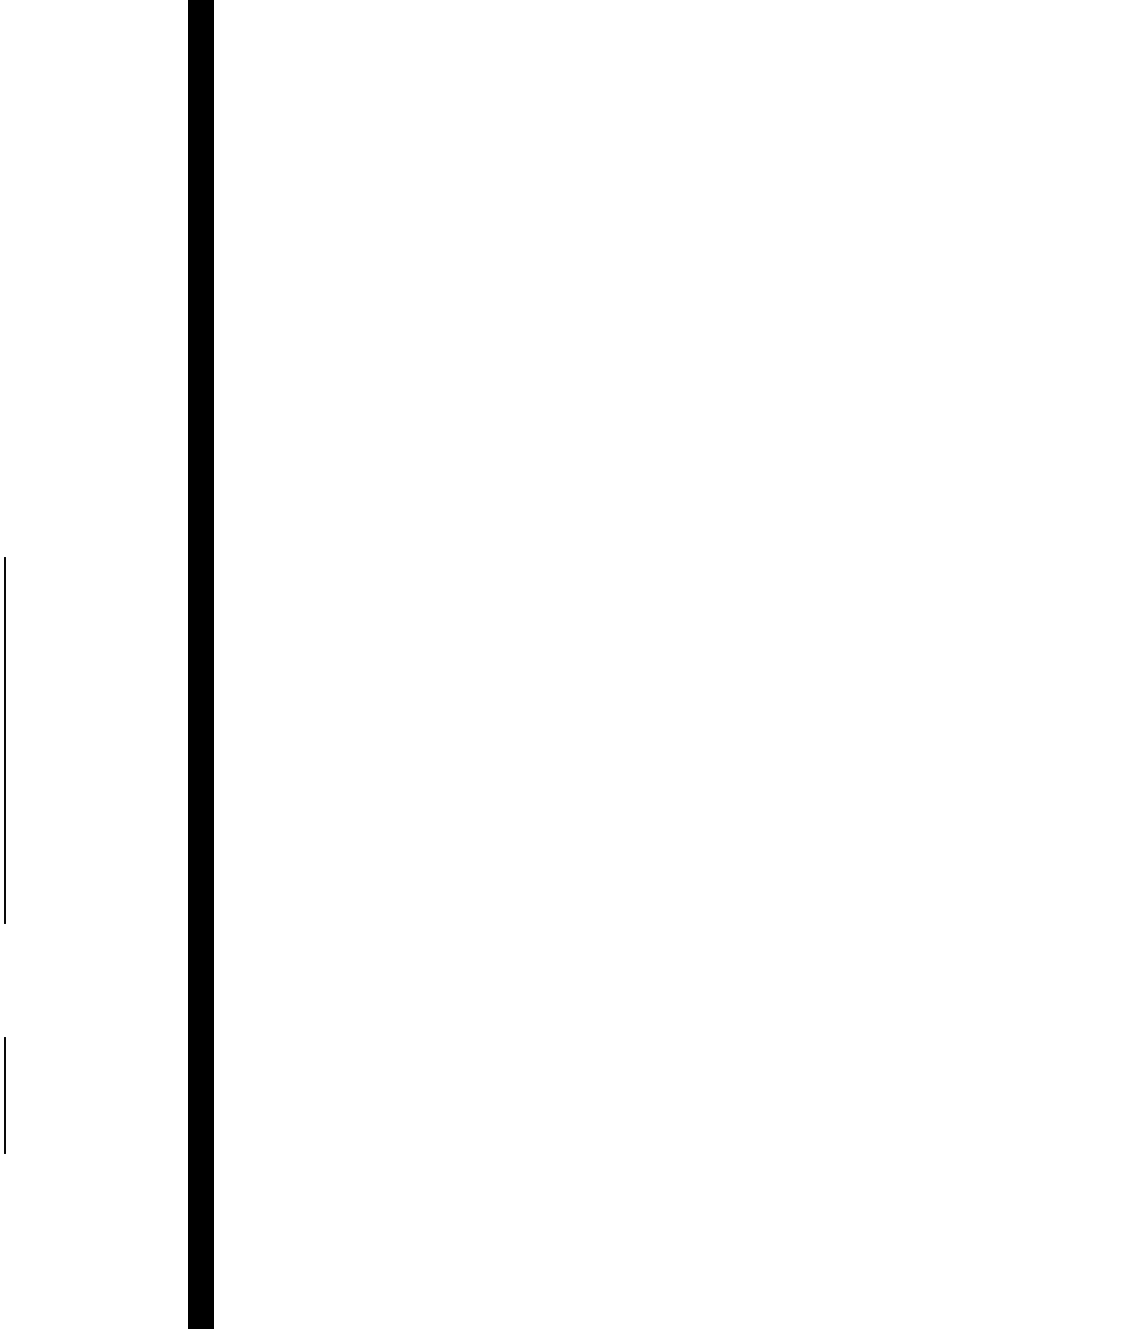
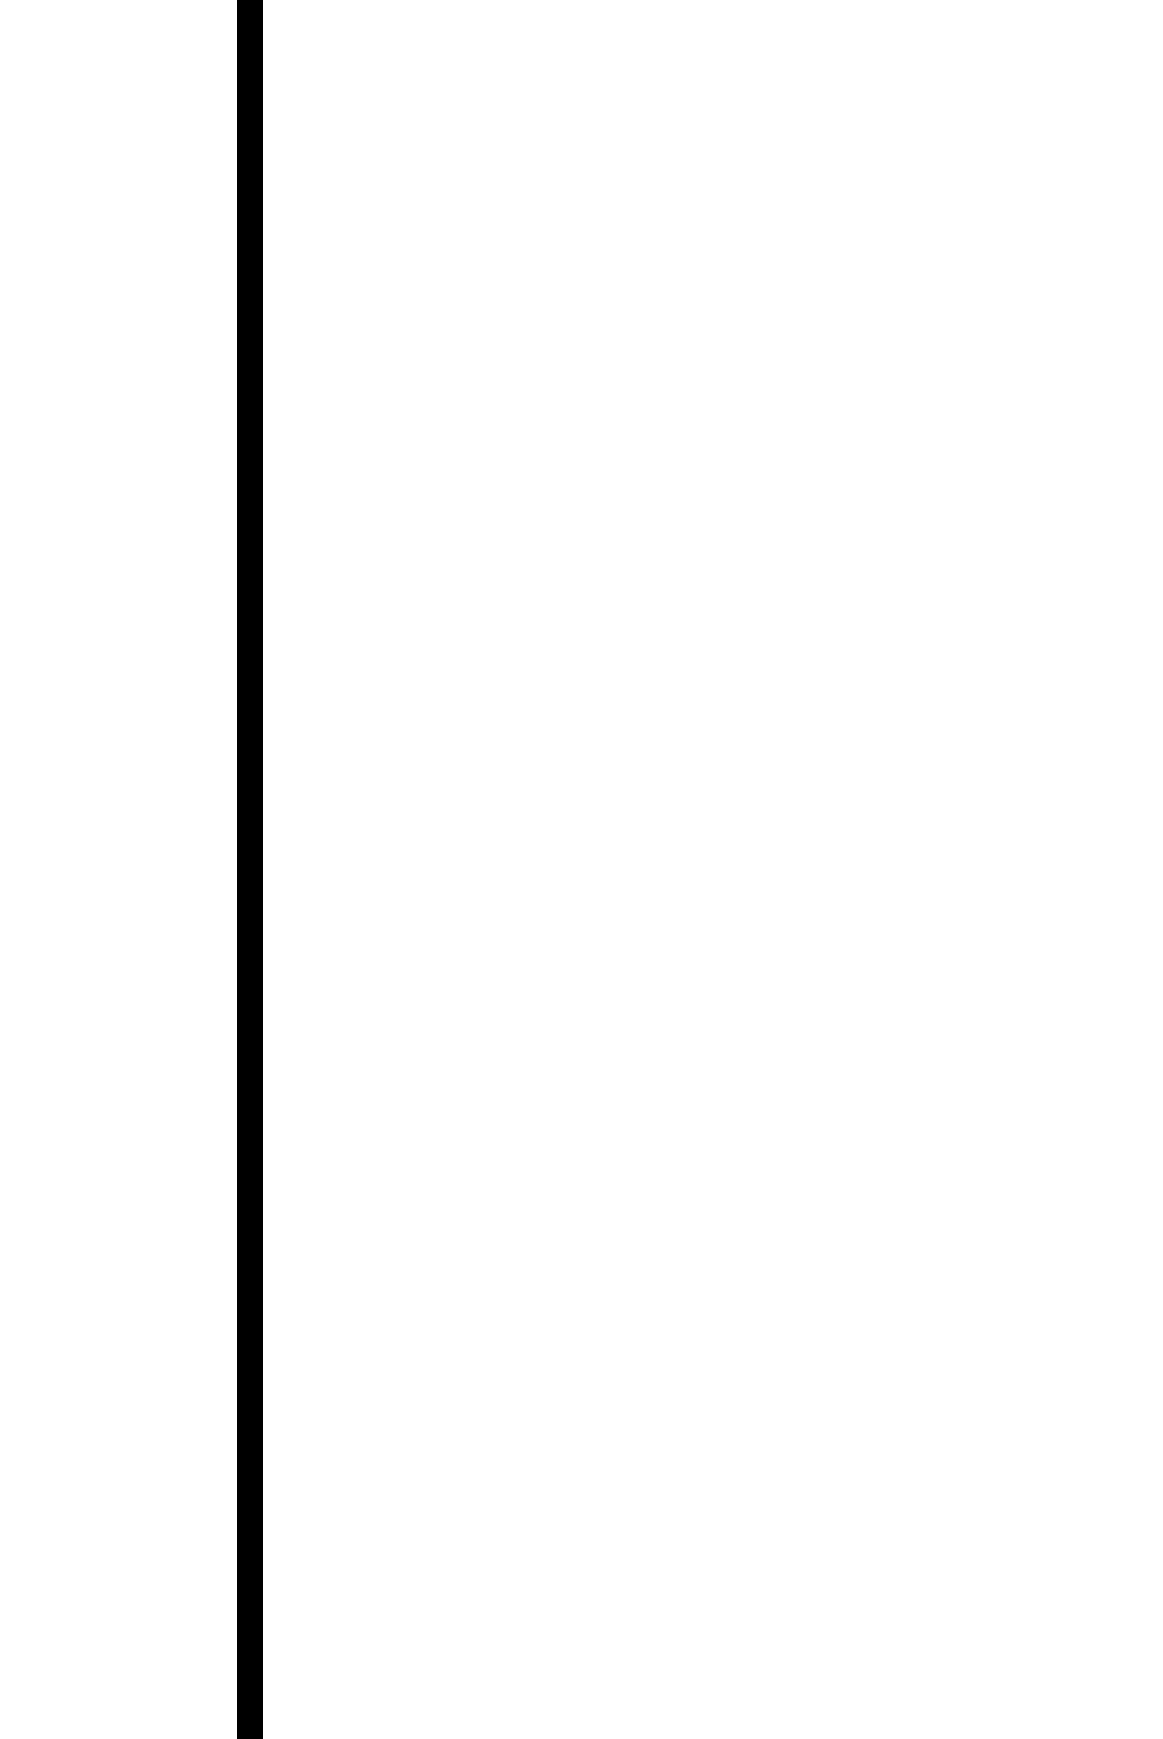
line: (5, 740) -> (54, 1282), removed
line: (5, 1095) -> (54, 1637), removed

